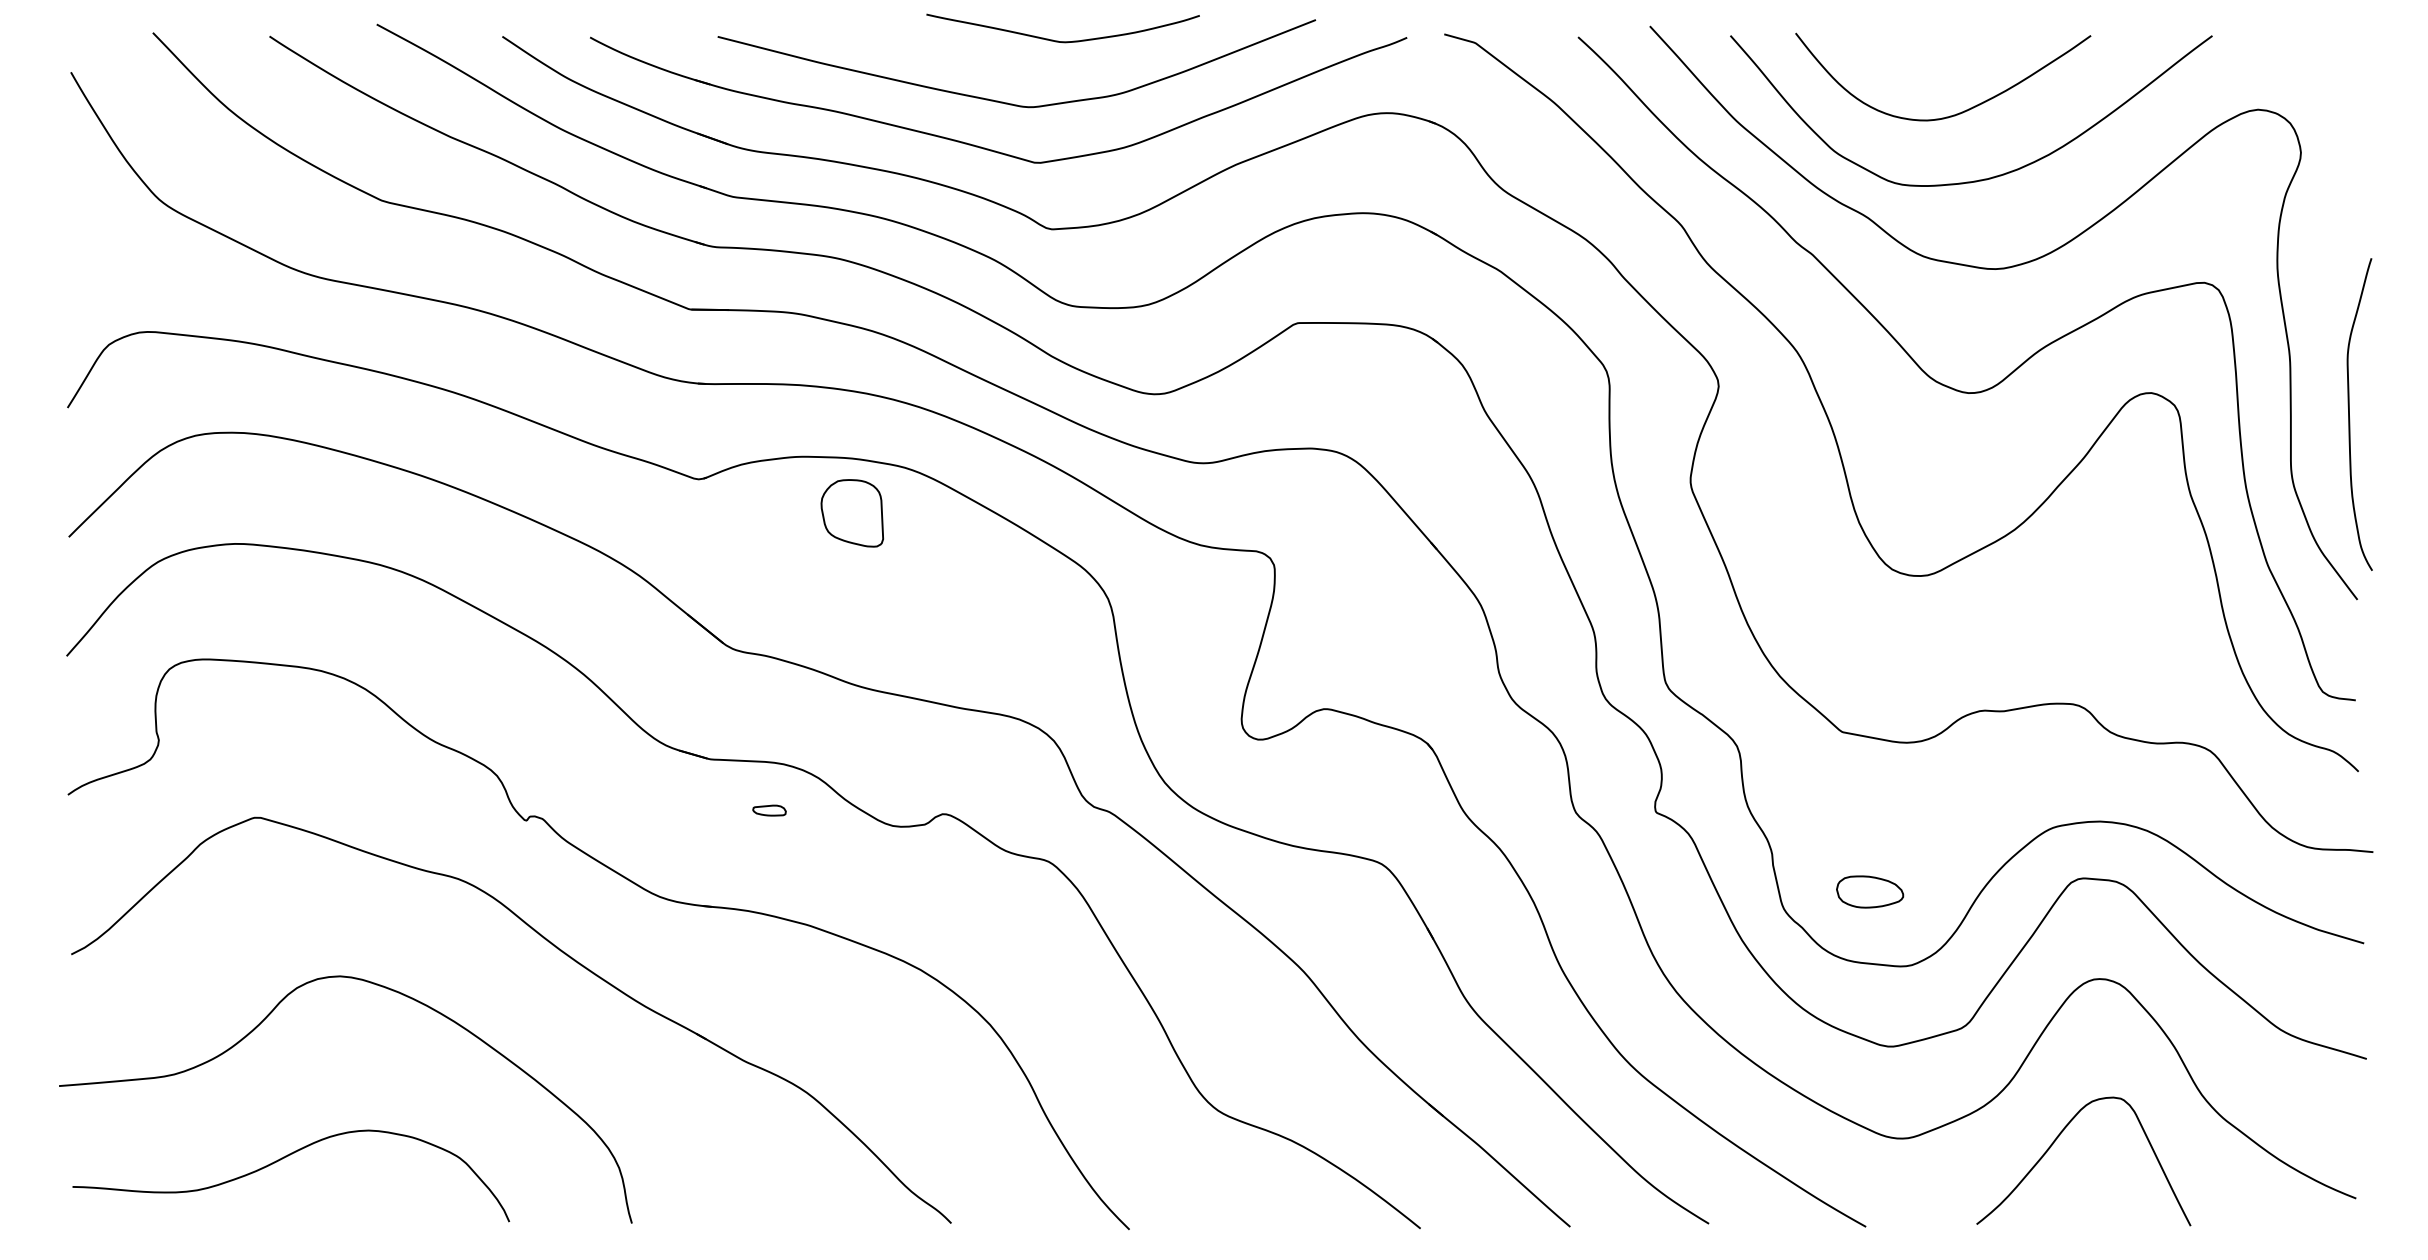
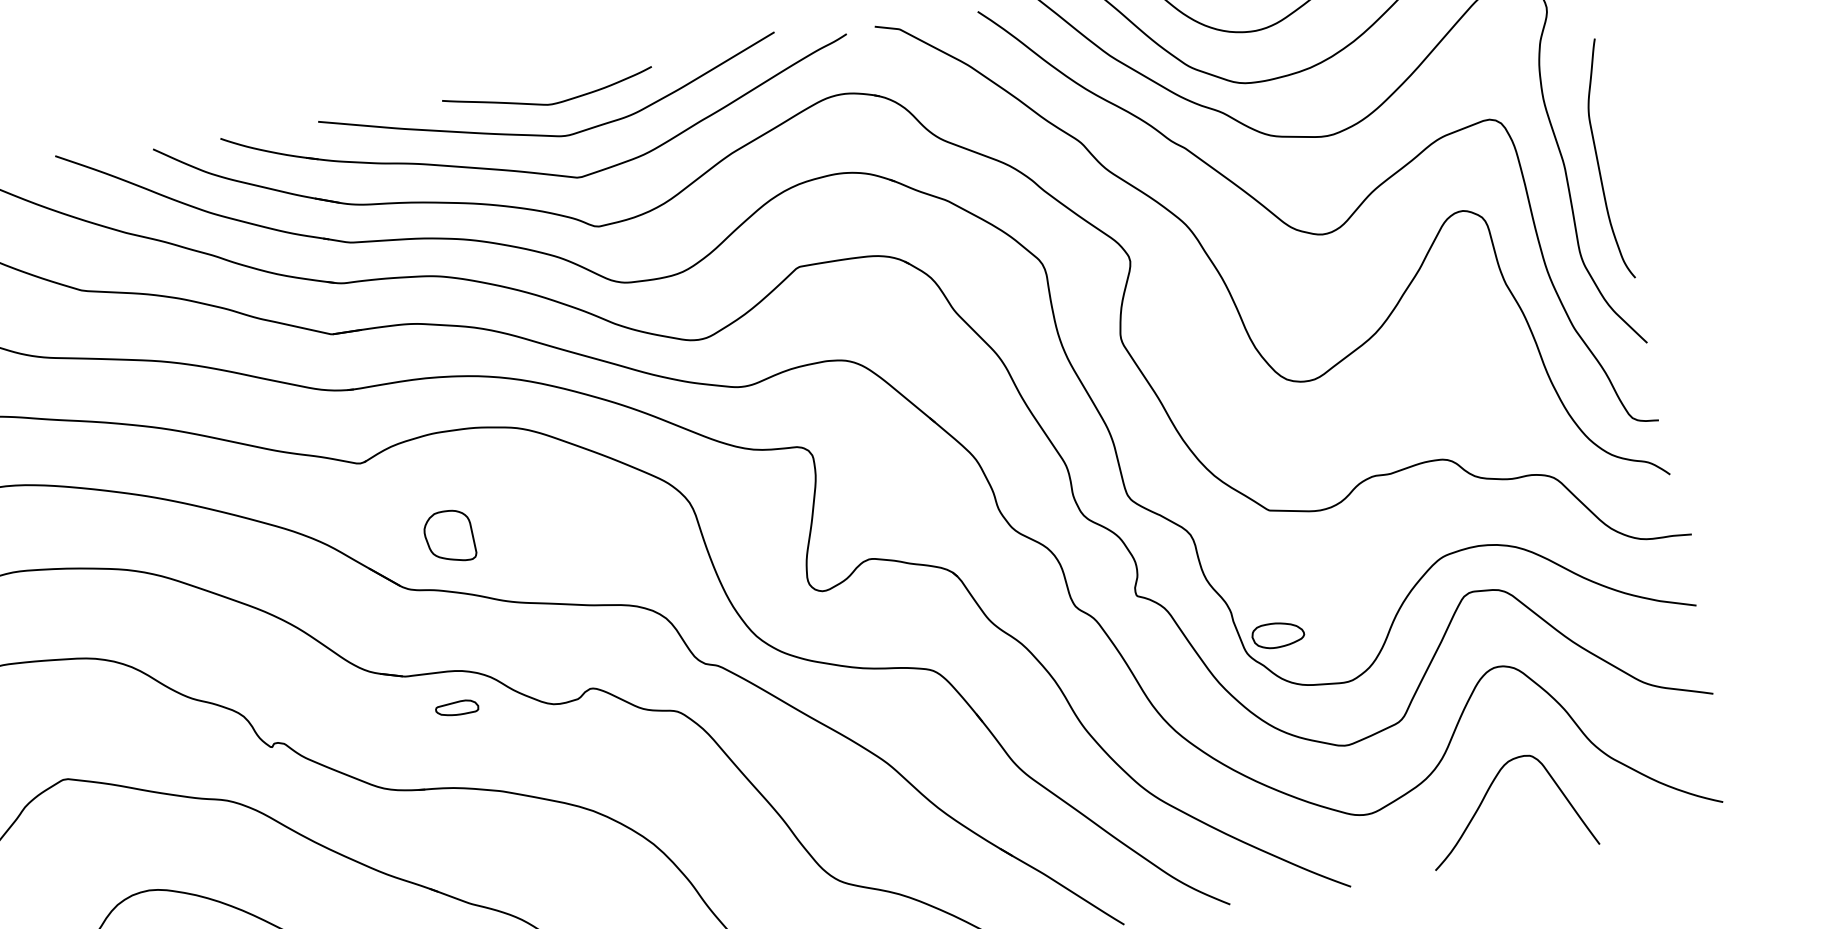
curve: (1058, 40) -> (546, 103), moved
curve: (2349, 414) -> (1597, 161), moved
part: (852, 513) -> (449, 536), moved
part: (769, 810) -> (457, 708), size x1.67
part: (1870, 891) -> (1278, 634), moved

